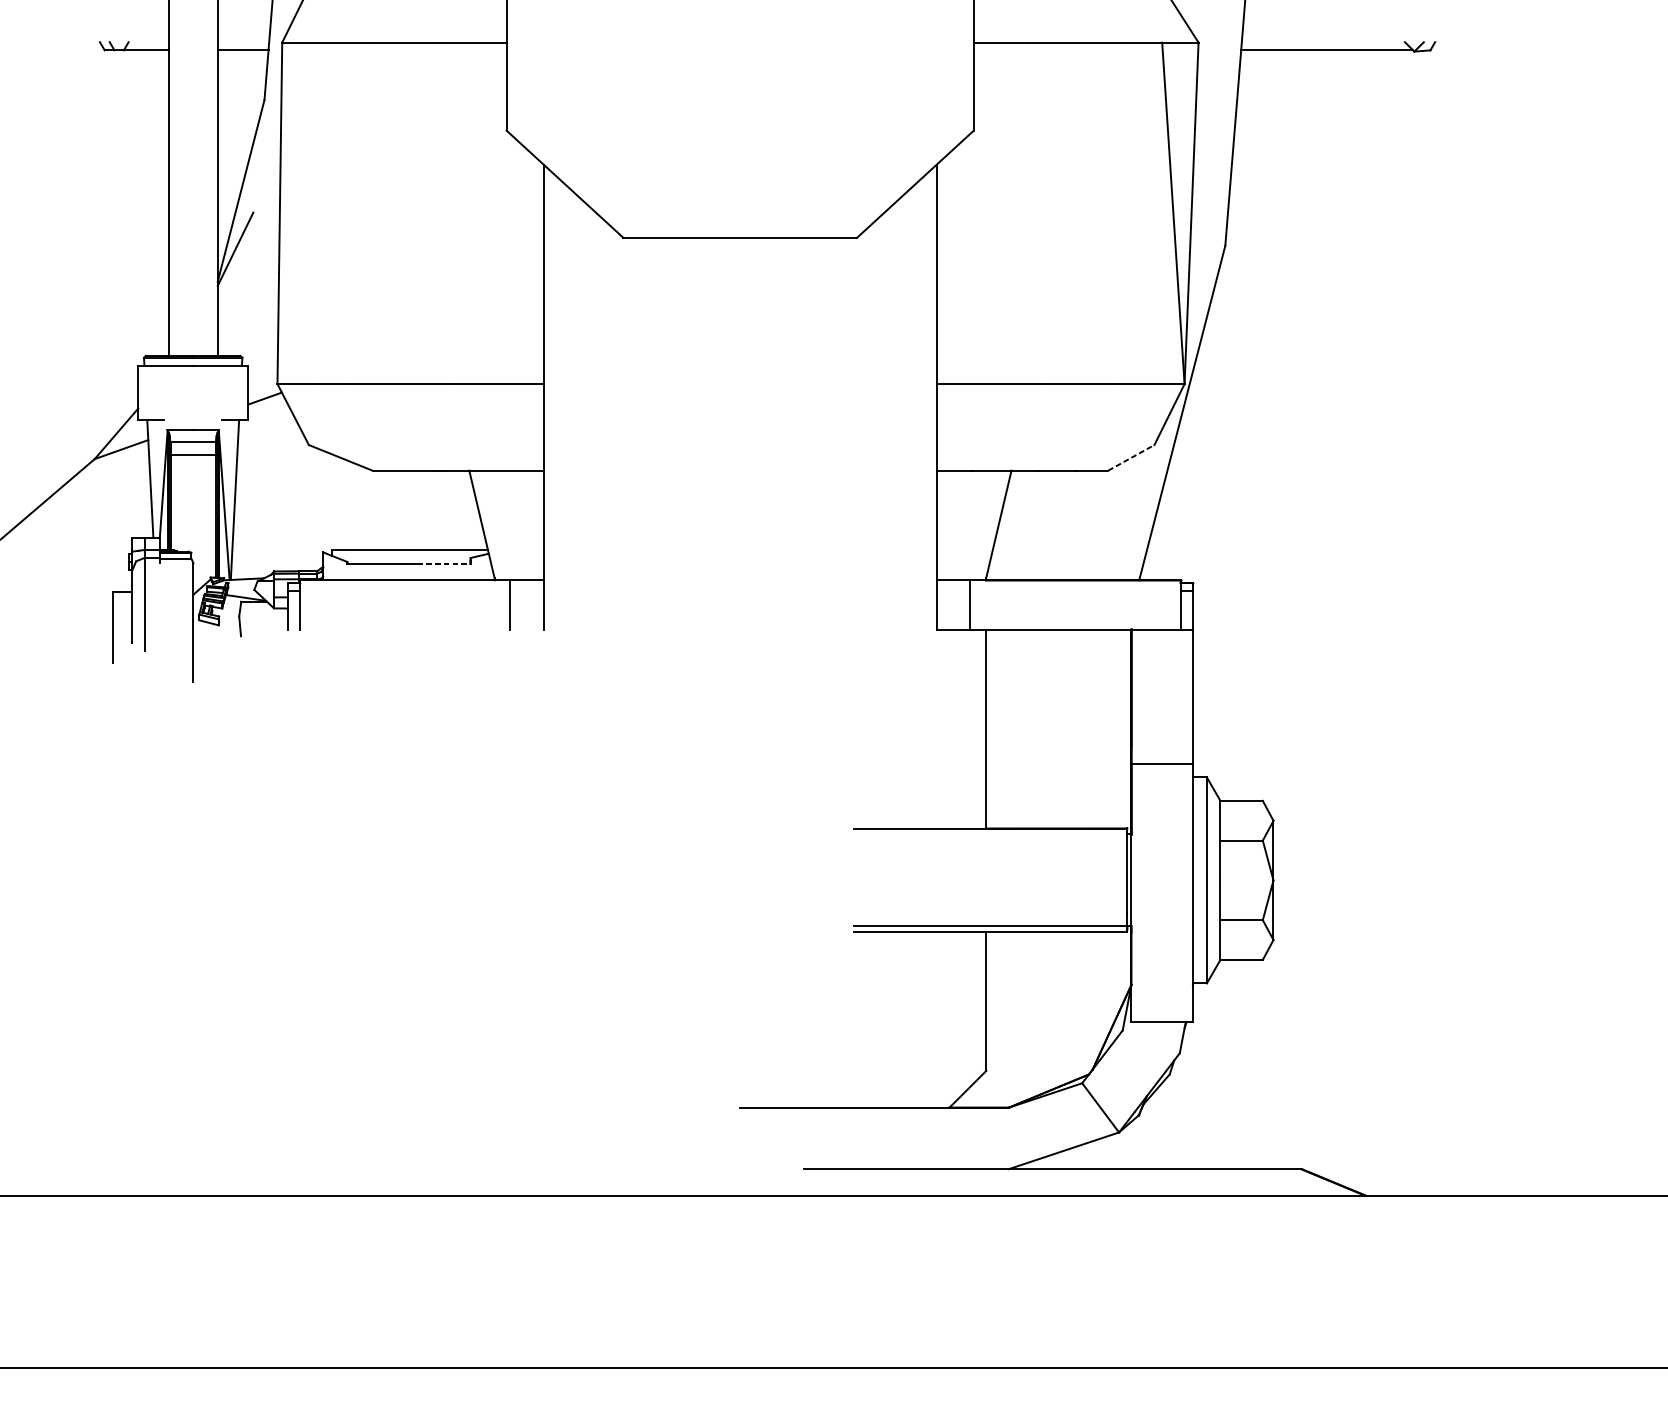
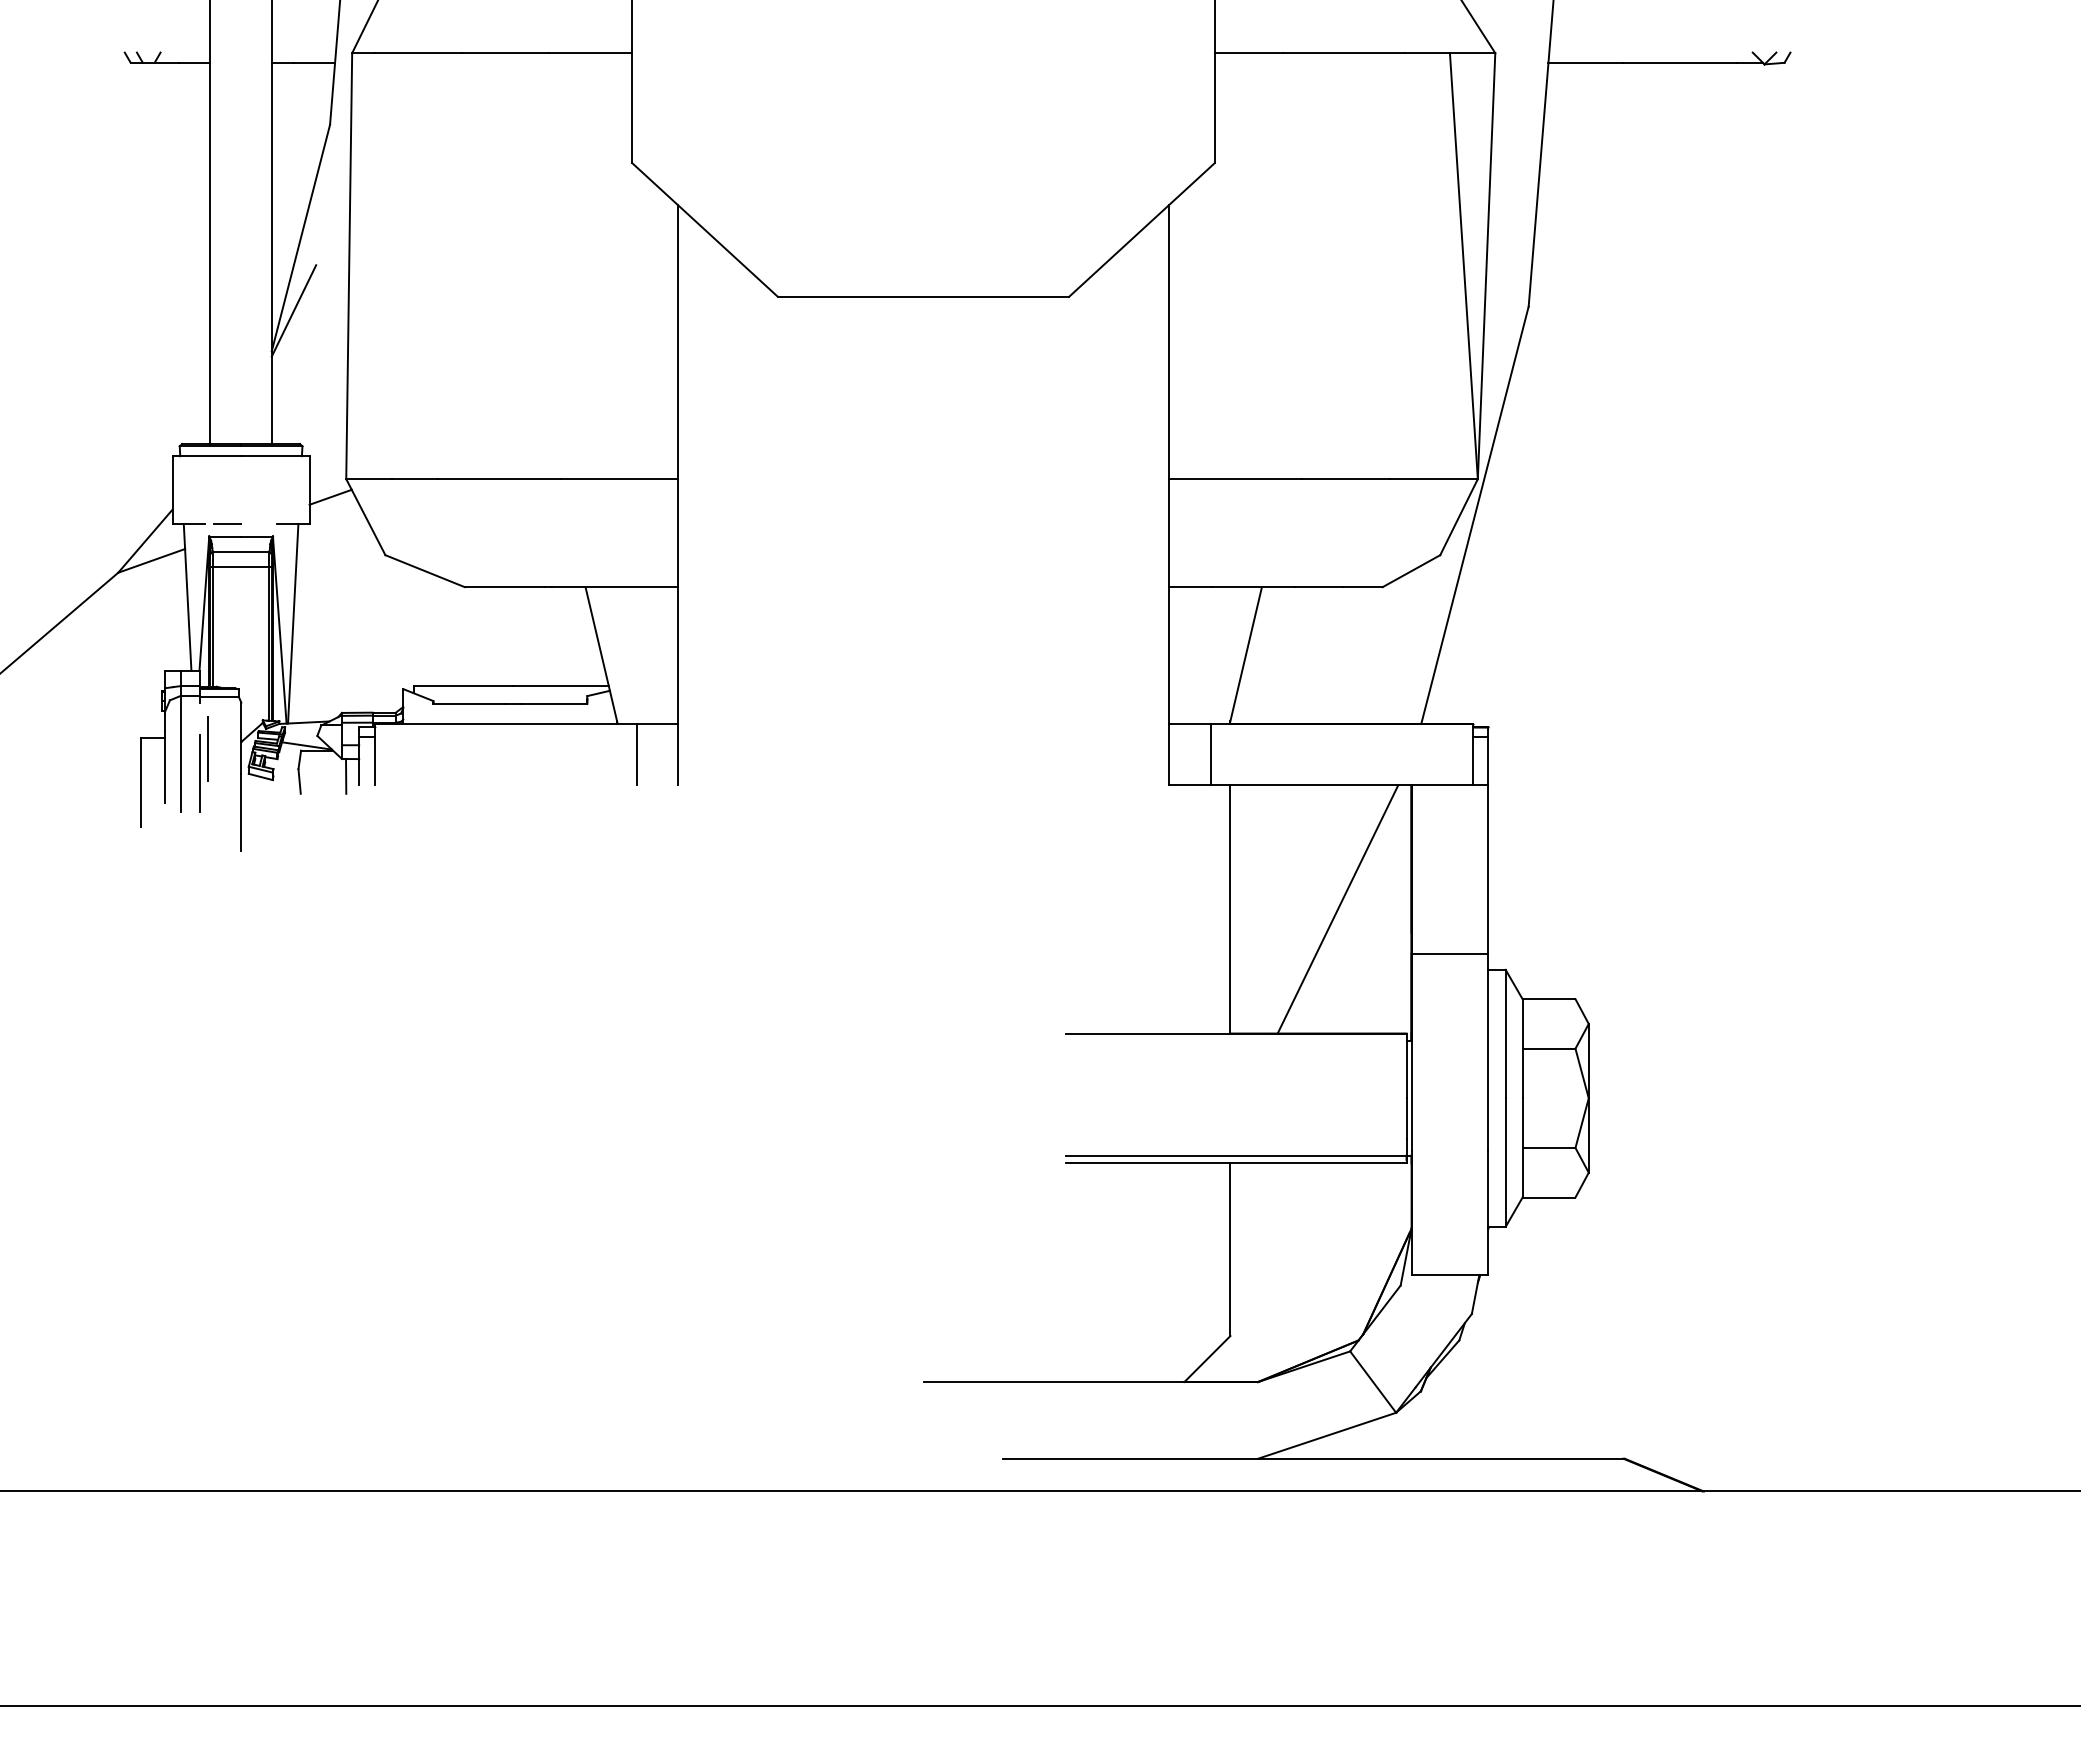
line: (182, 419) -> (227, 523), added
line: (1131, 458) -> (1411, 571), dashed -> solid
line: (444, 563) -> (554, 703), dashed -> solid
line: (167, 600) -> (208, 749), added
line: (159, 620) -> (199, 773), added
line: (277, 621) -> (346, 775), added
line: (1072, 729) -> (1337, 909), added

